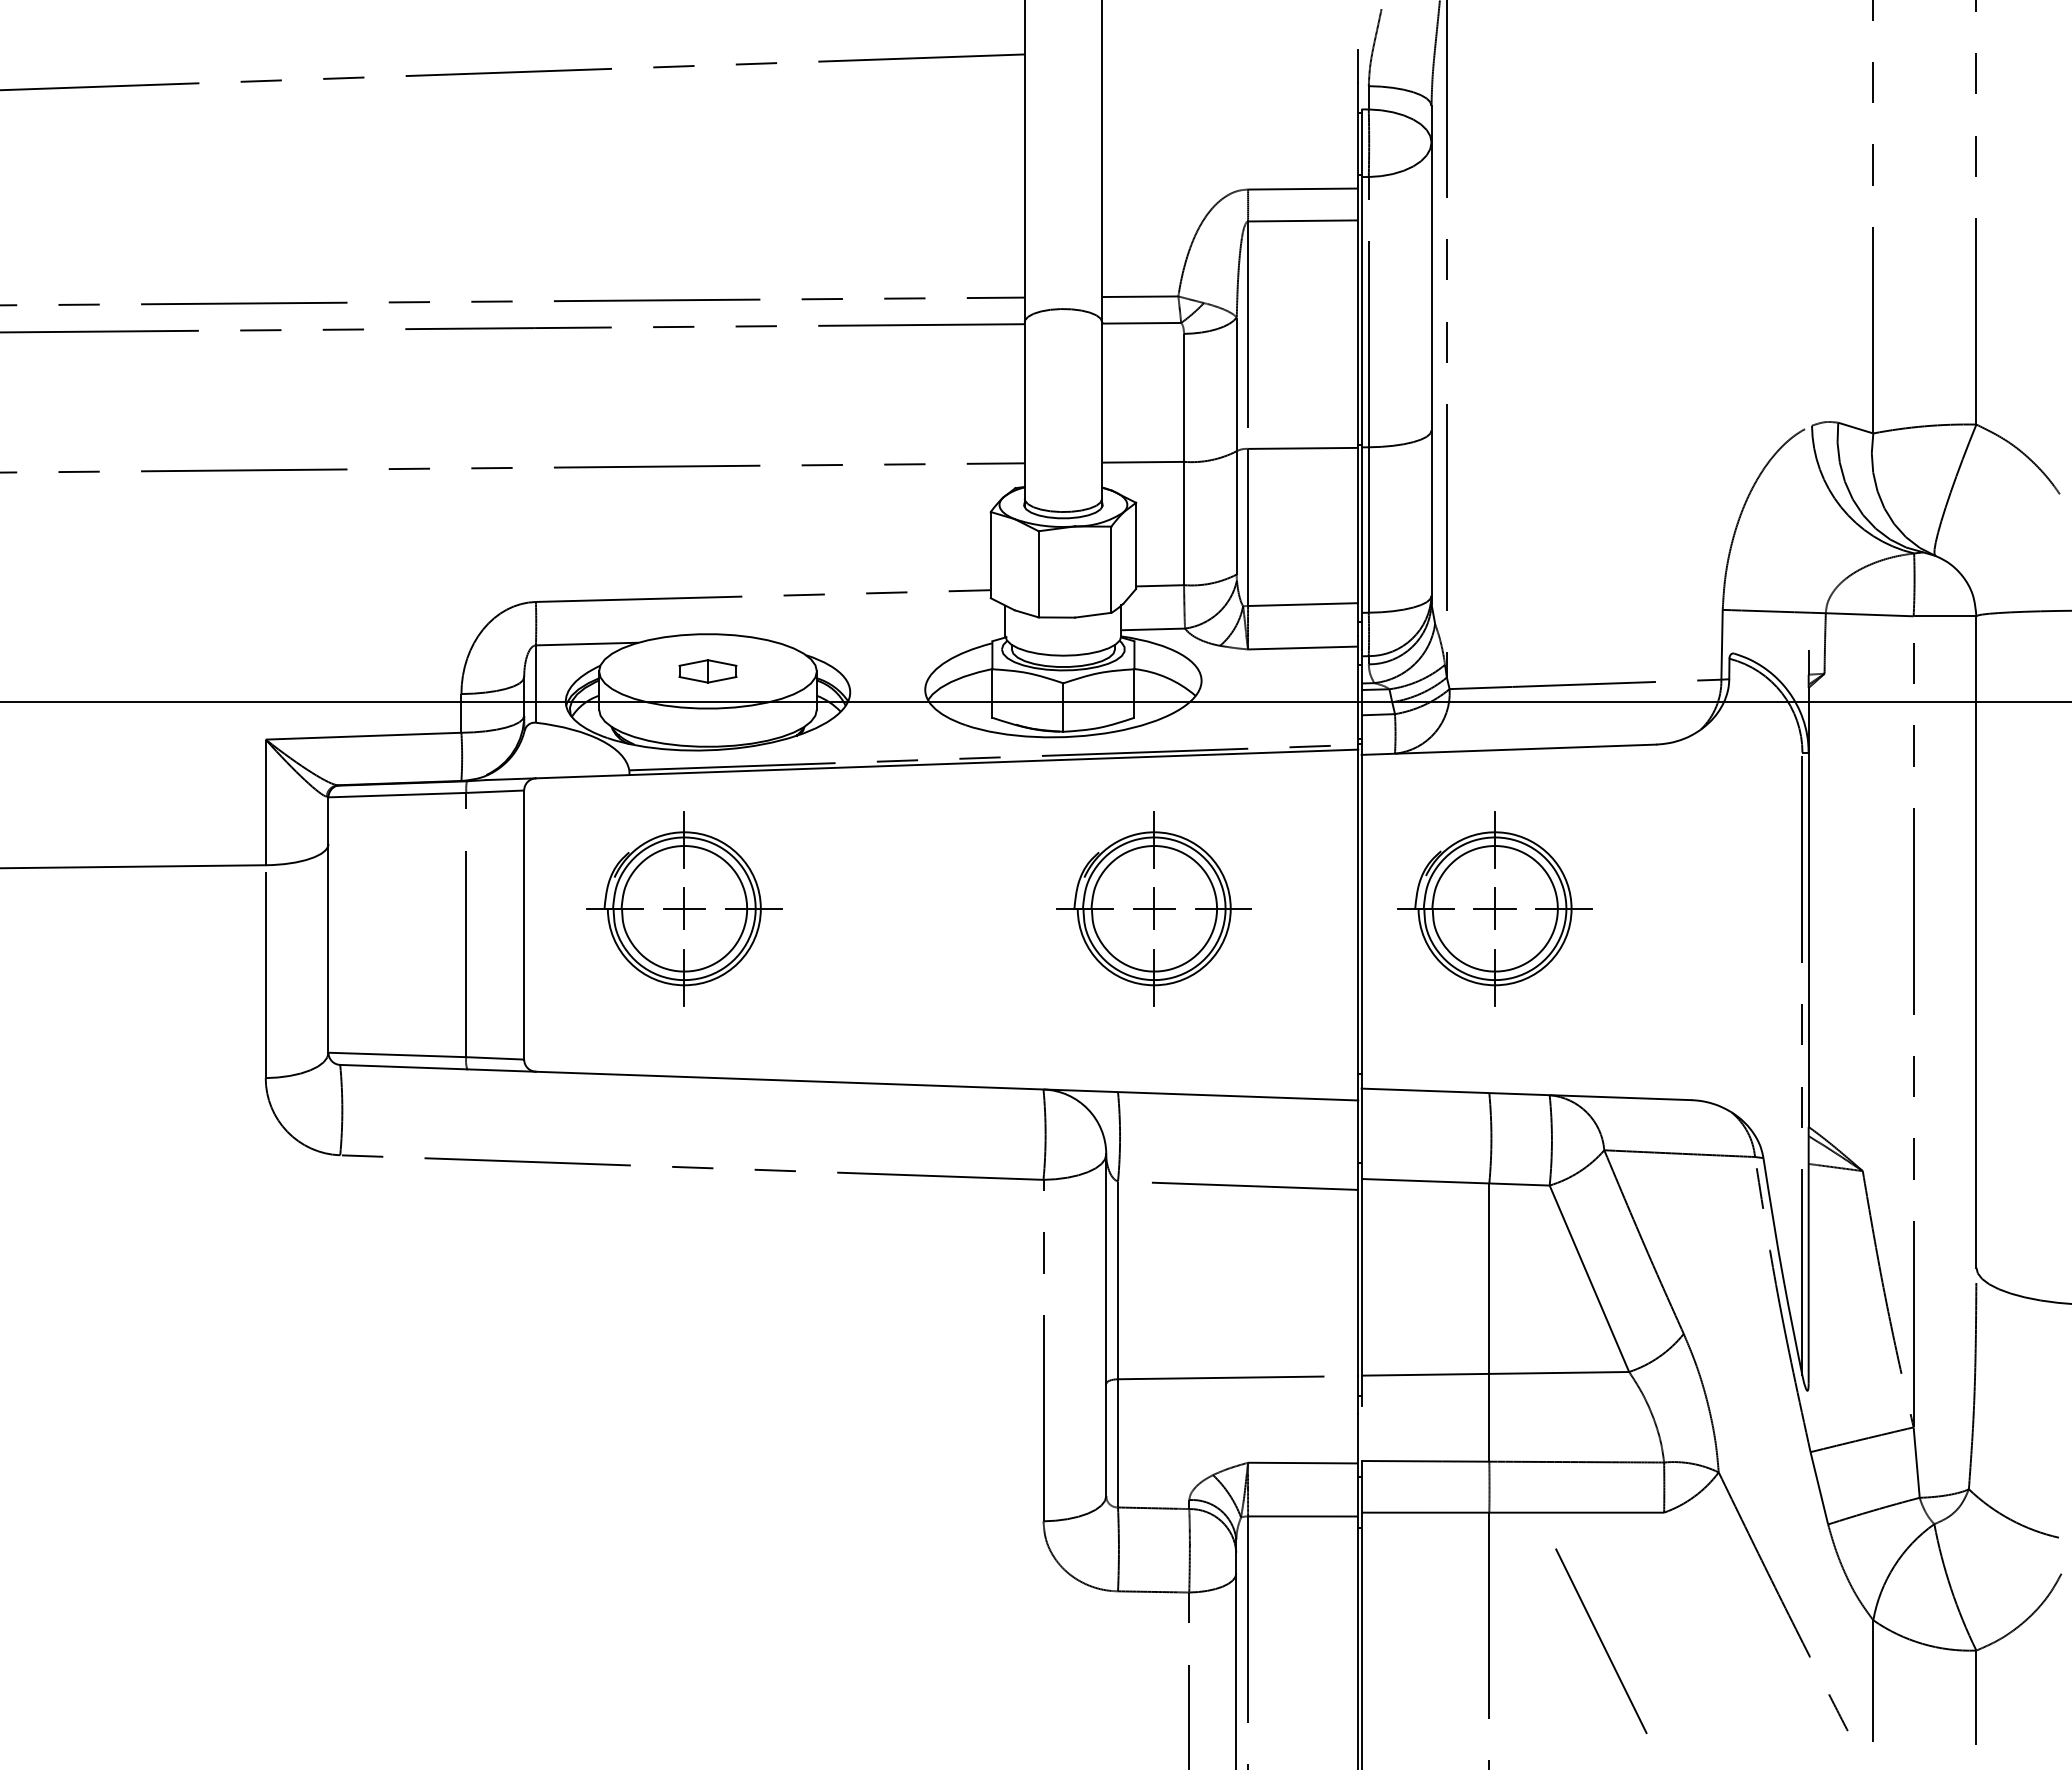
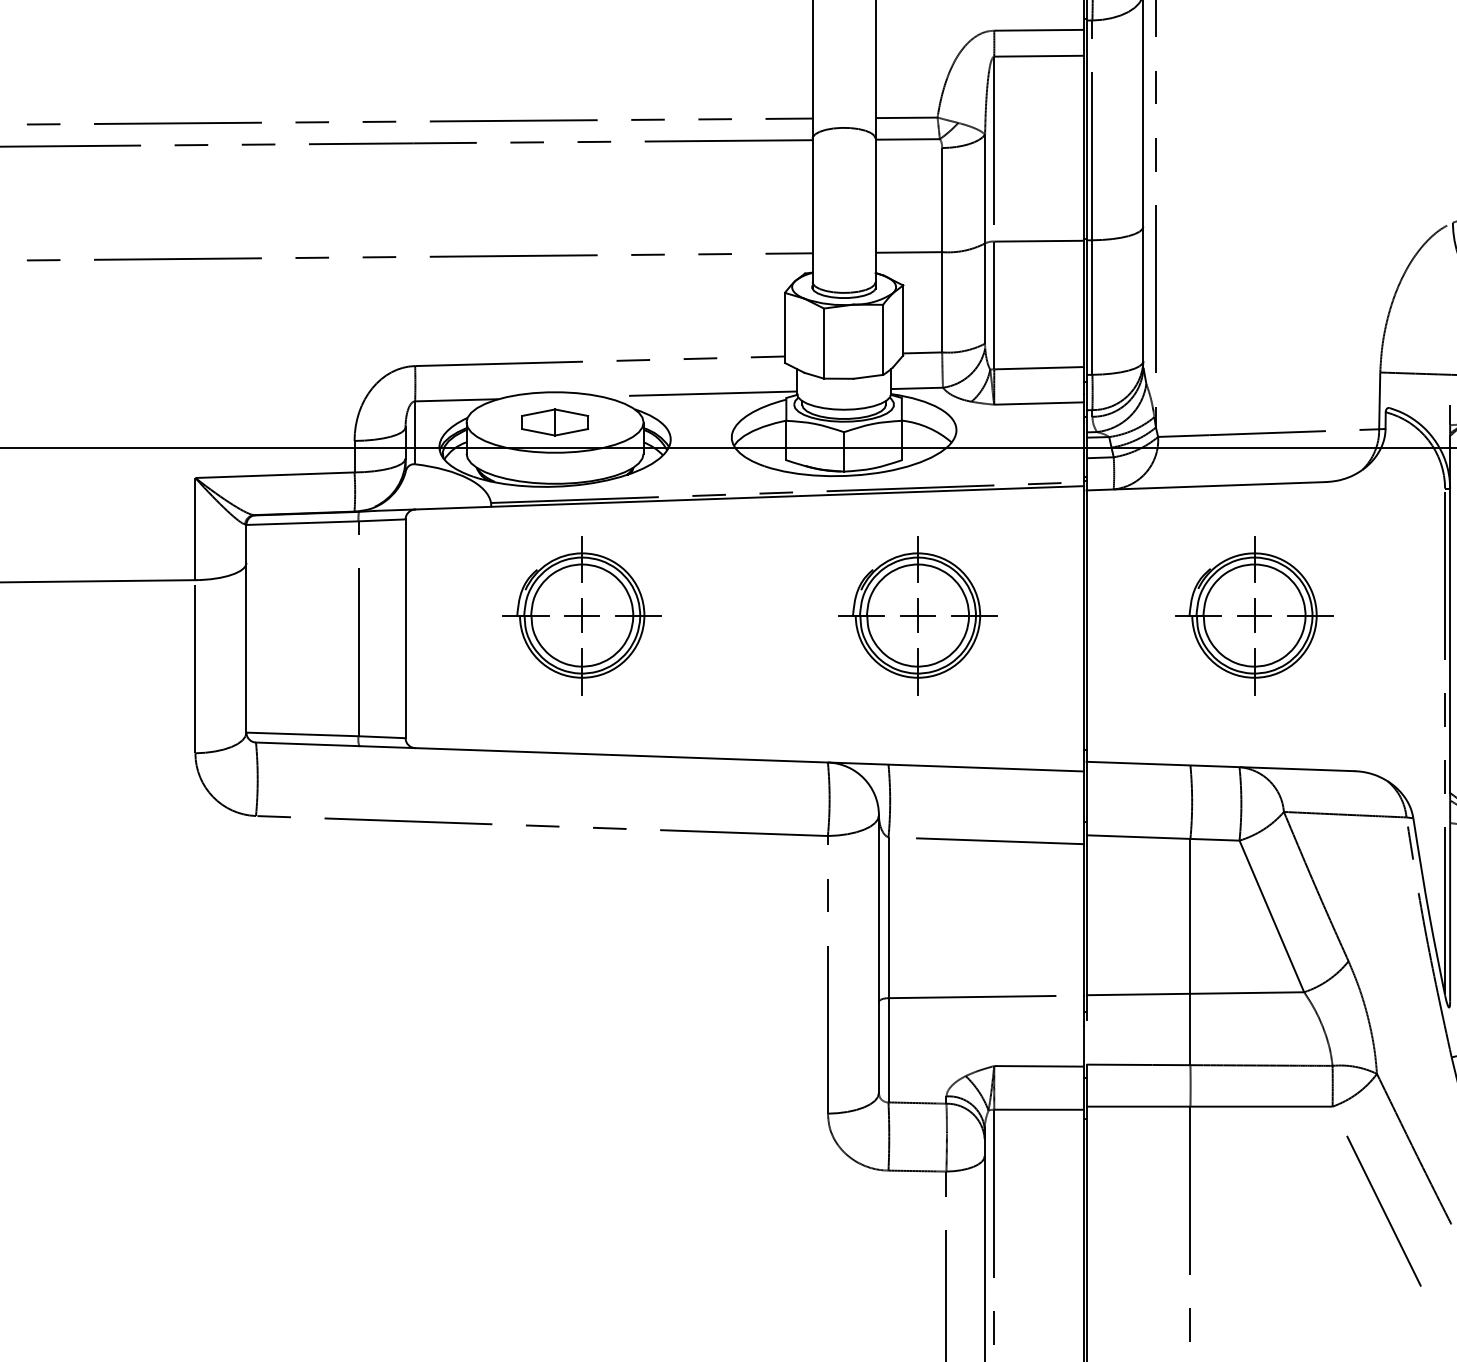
line: (884, 636) -> (698, 394), added
part: (707, 671) -> (554, 422), size x1.43
part: (684, 908) -> (582, 615), moved
part: (1494, 908) -> (1254, 615), moved
line: (1601, 1640) -> (1384, 1210), moved

